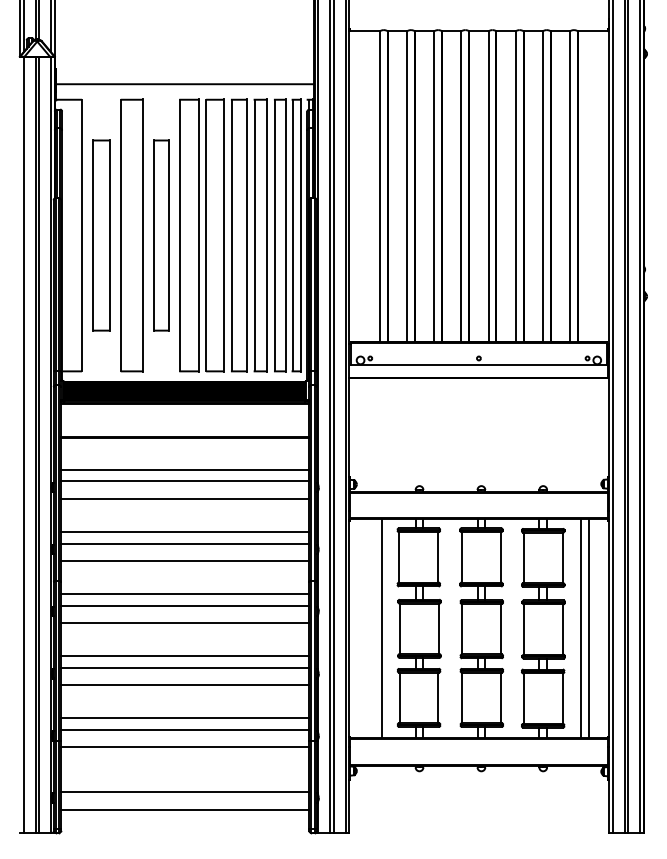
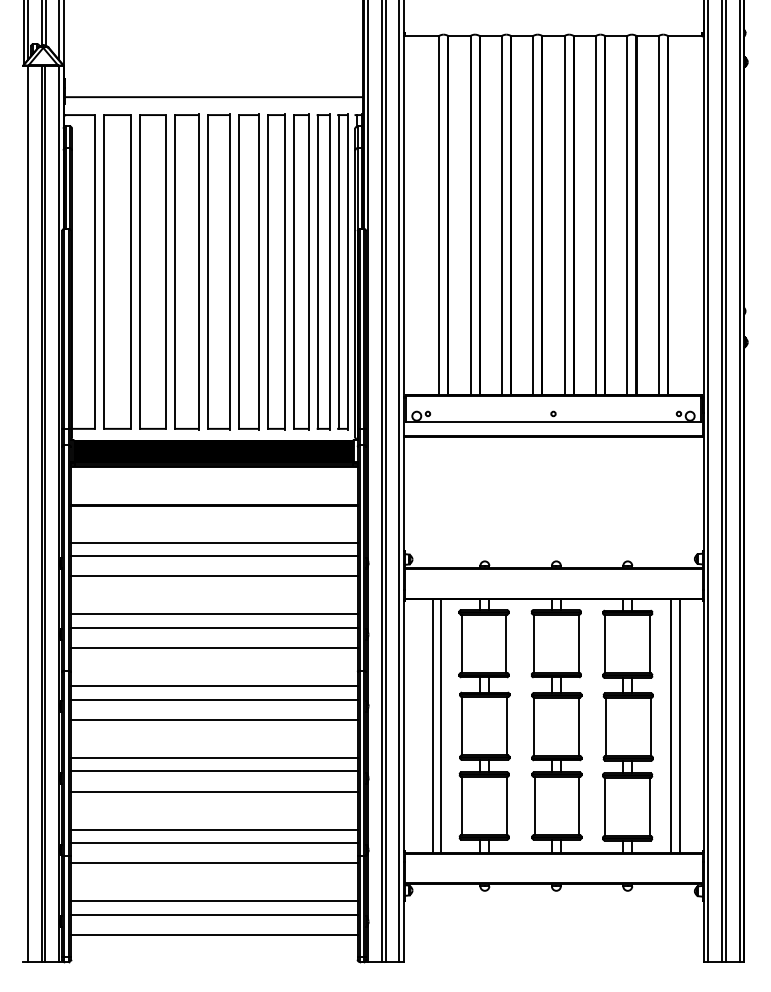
part: (101, 235) -> (117, 271), size x1.43
part: (161, 235) -> (186, 271), size x1.43
line: (374, 628) -> (432, 725), added
line: (184, 780) -> (213, 901), added

